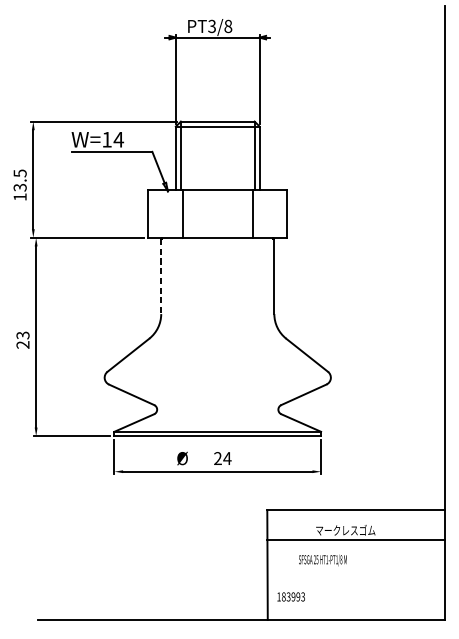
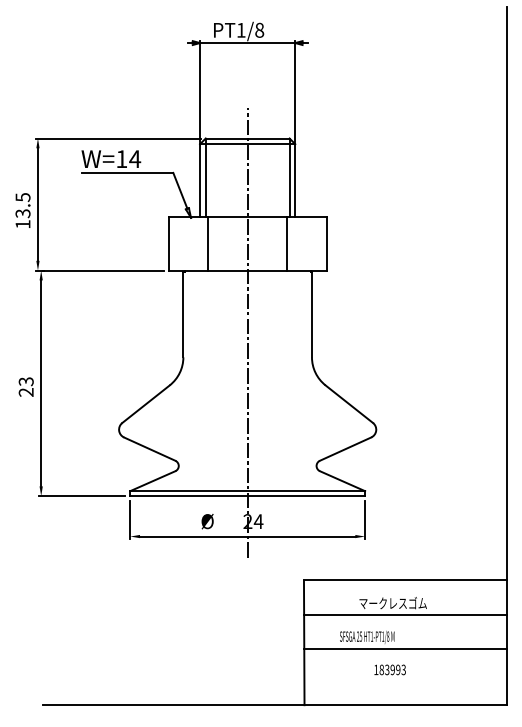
text: (211, 25) -> (240, 29), PT3/8 -> PT1/8
line: (161, 276) -> (183, 314), dashed -> solid
line: (217, 292) -> (247, 332), added
line: (356, 570) -> (405, 648), added
text: (290, 596) -> (389, 669), moved

